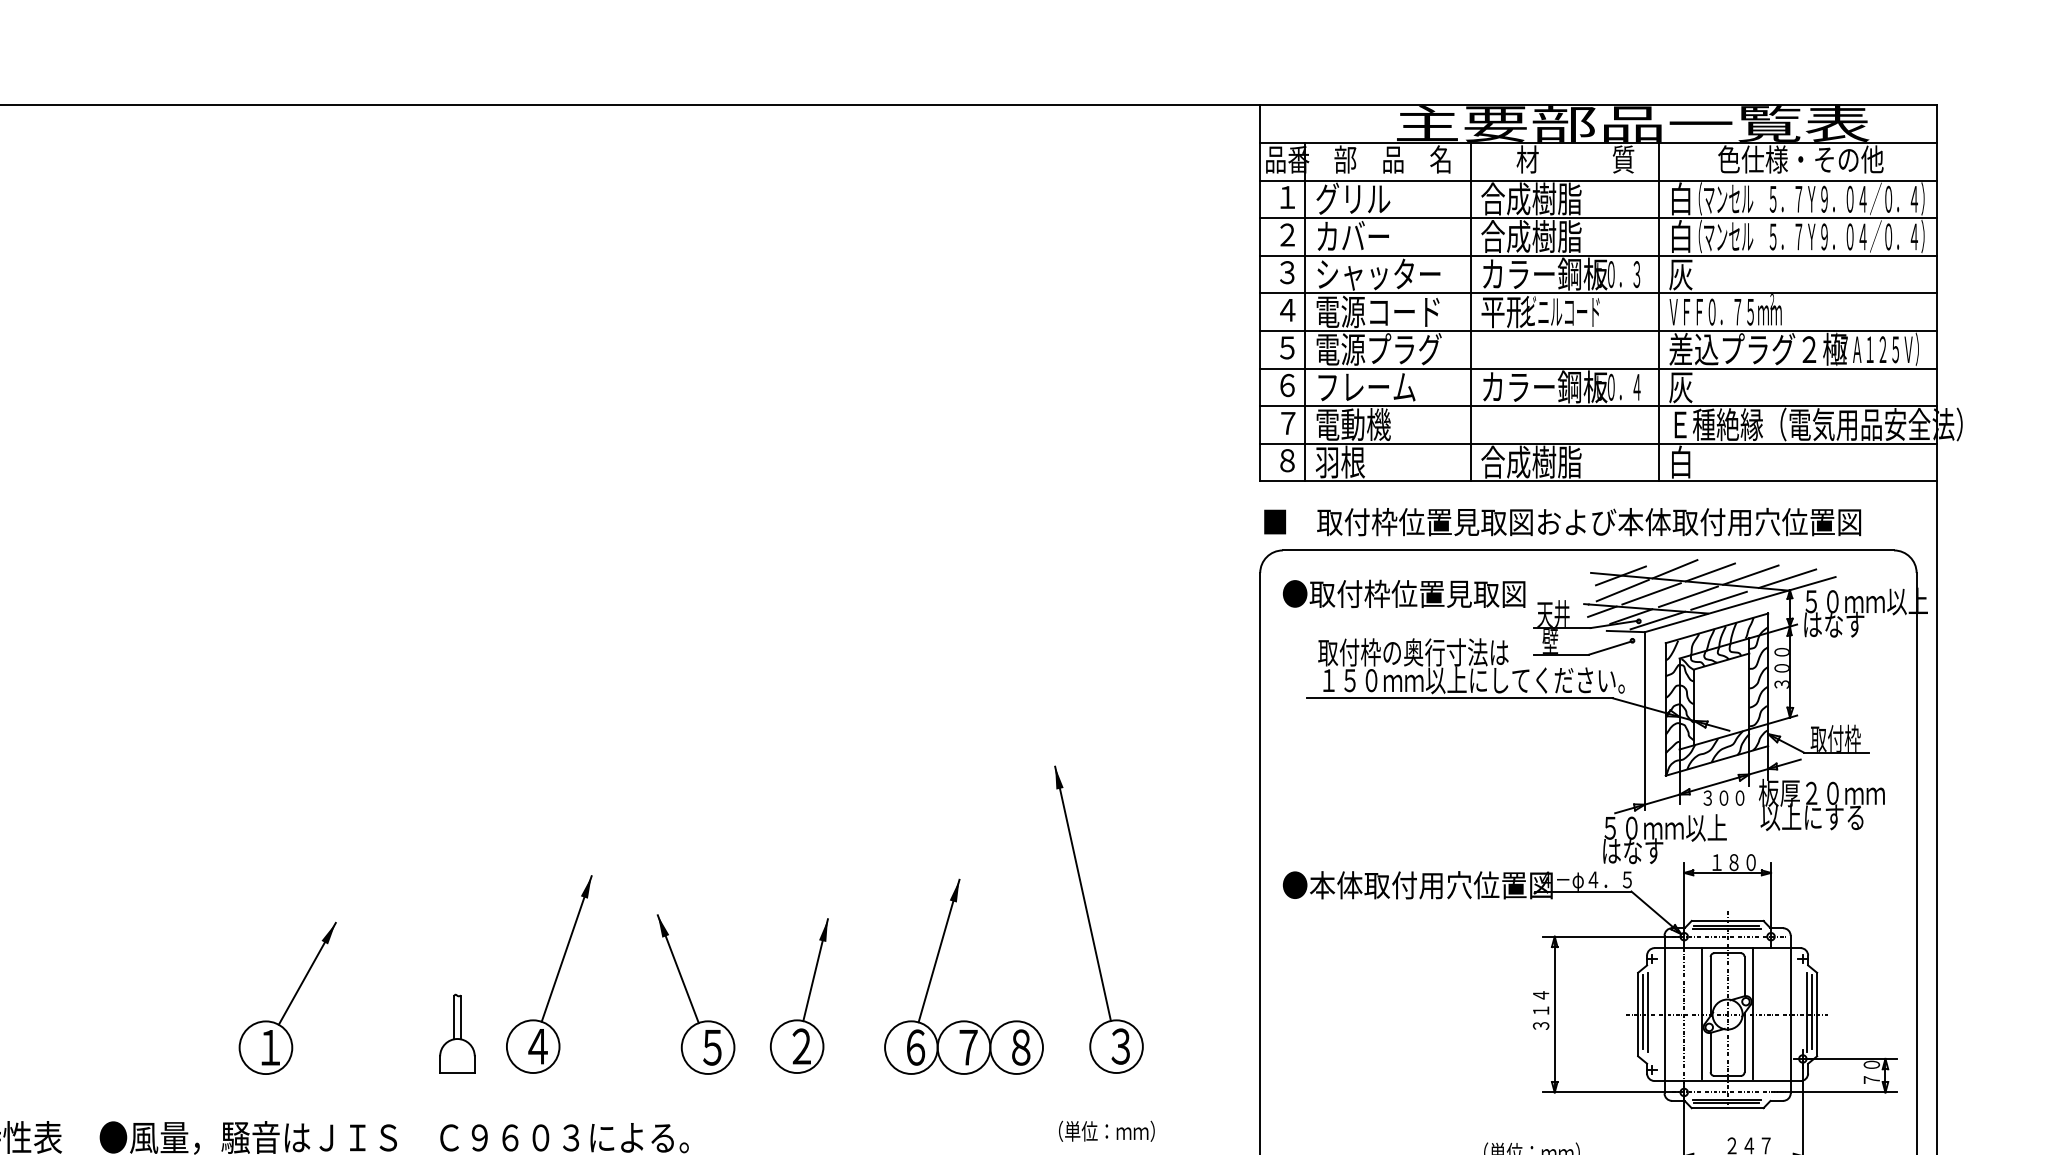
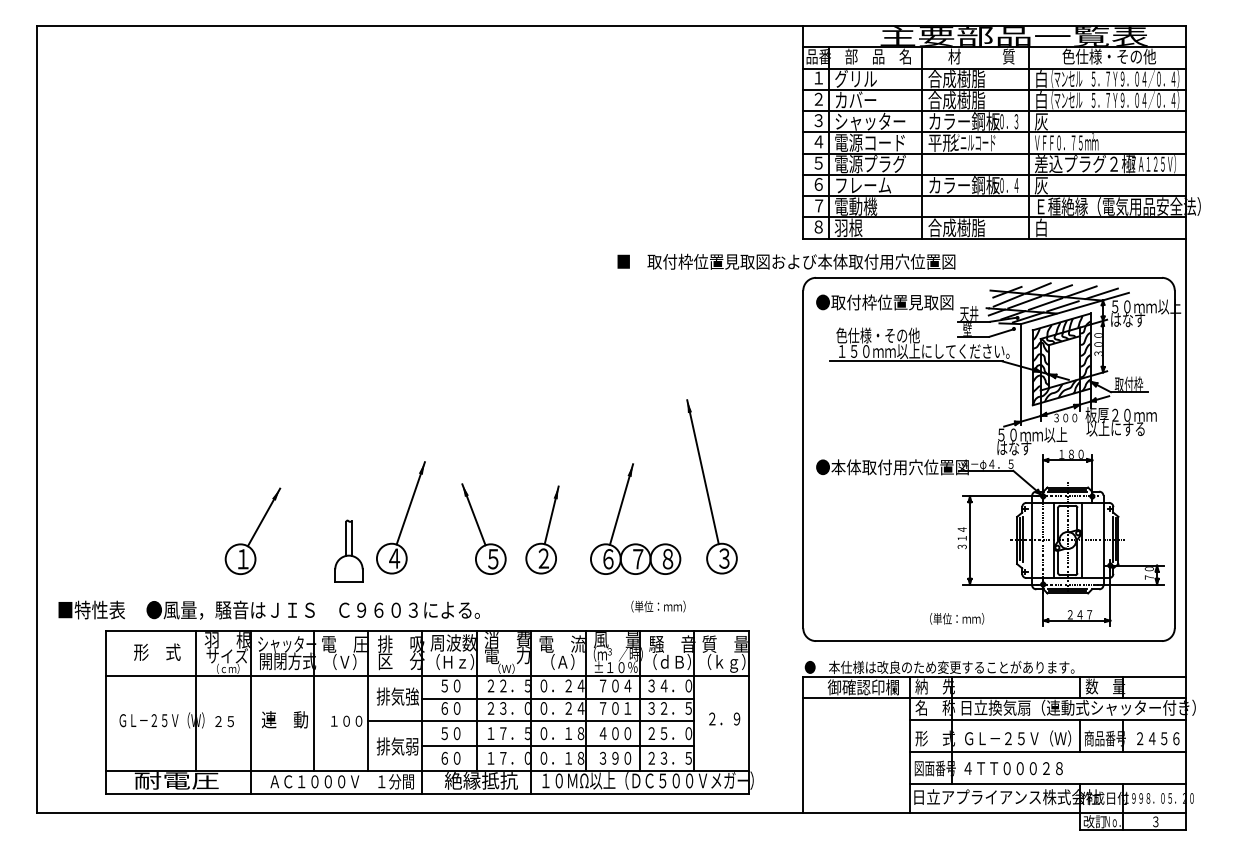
text: (1562, 521) -> (786, 261), moved
text: (1412, 652) -> (889, 335), 取付枠の奥行寸法は -> 色仕様・その他
part: (456, 1032) -> (348, 550), size x1.4
text: (1106, 1131) -> (658, 606), moved

